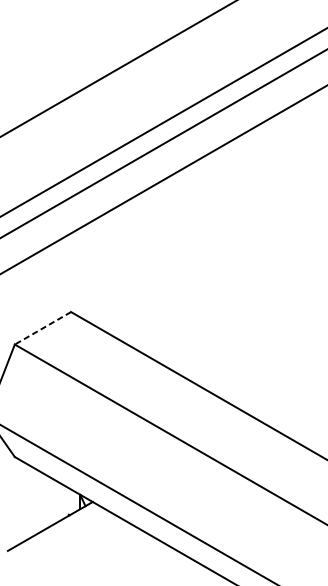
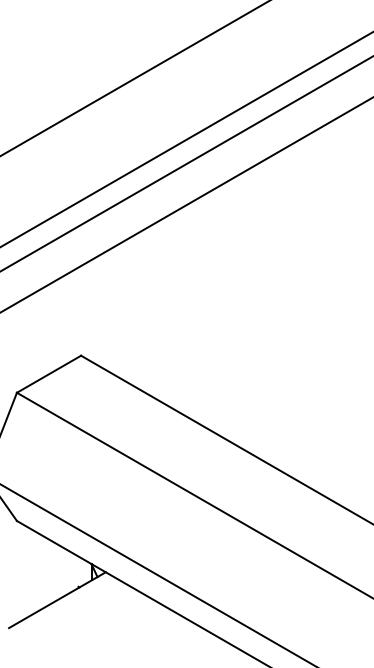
line: (42, 328) -> (48, 374), dashed -> solid

